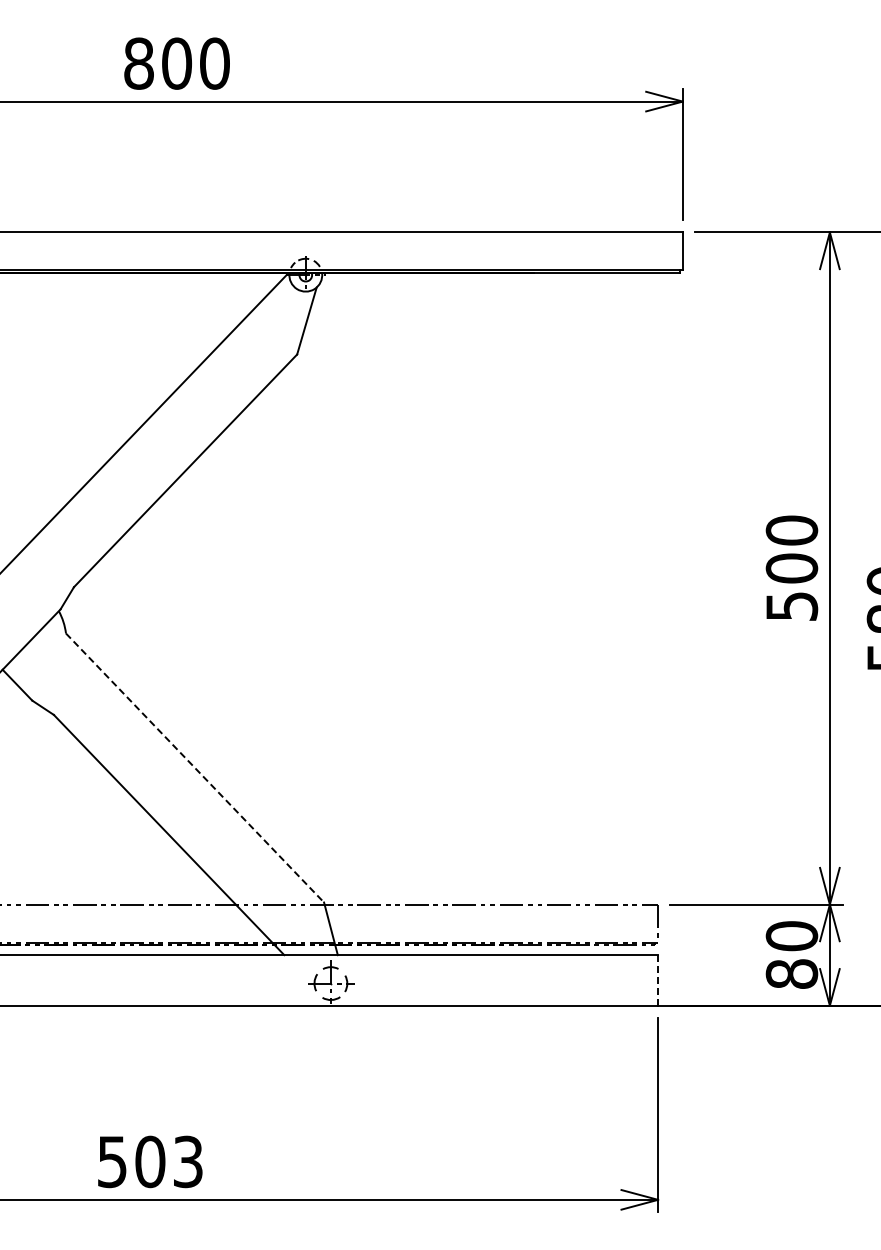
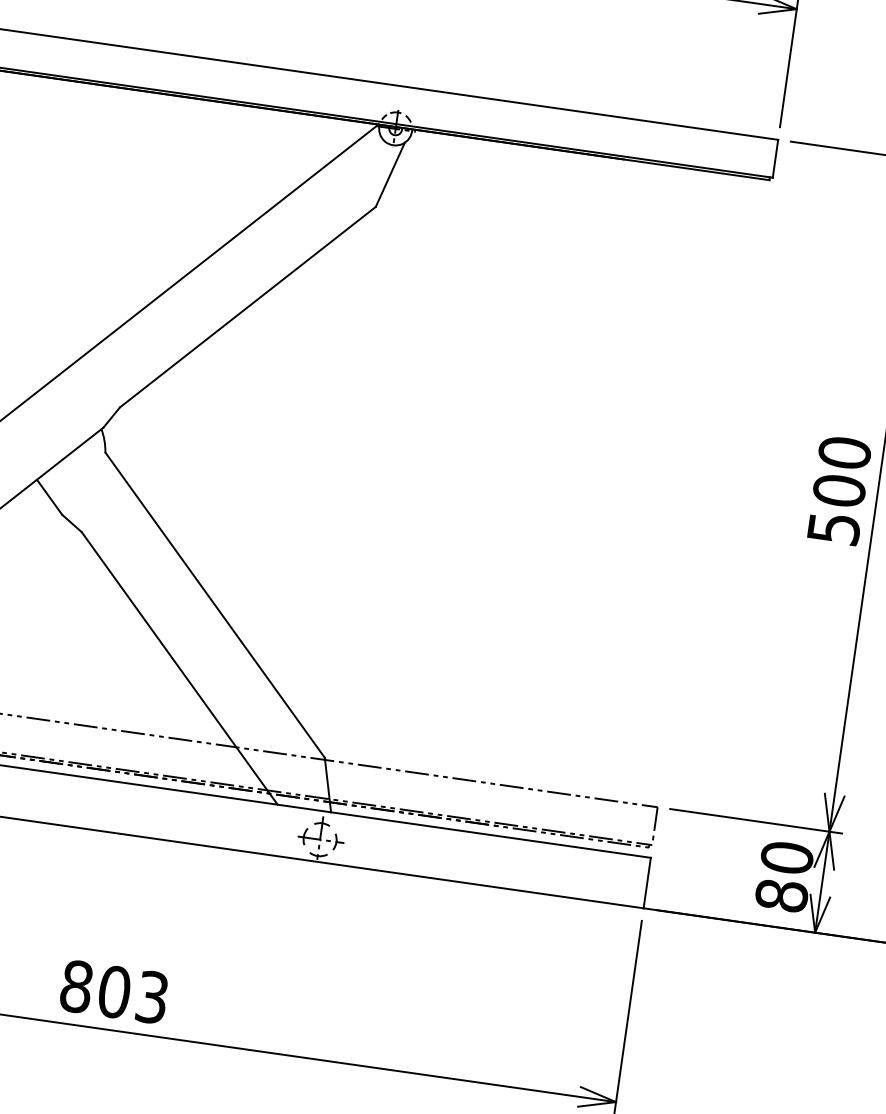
line: (195, 768) -> (215, 605), dashed -> solid
line: (658, 980) -> (647, 883), dashed -> solid
text: (112, 1161) -> (76, 986), 503 -> 803

